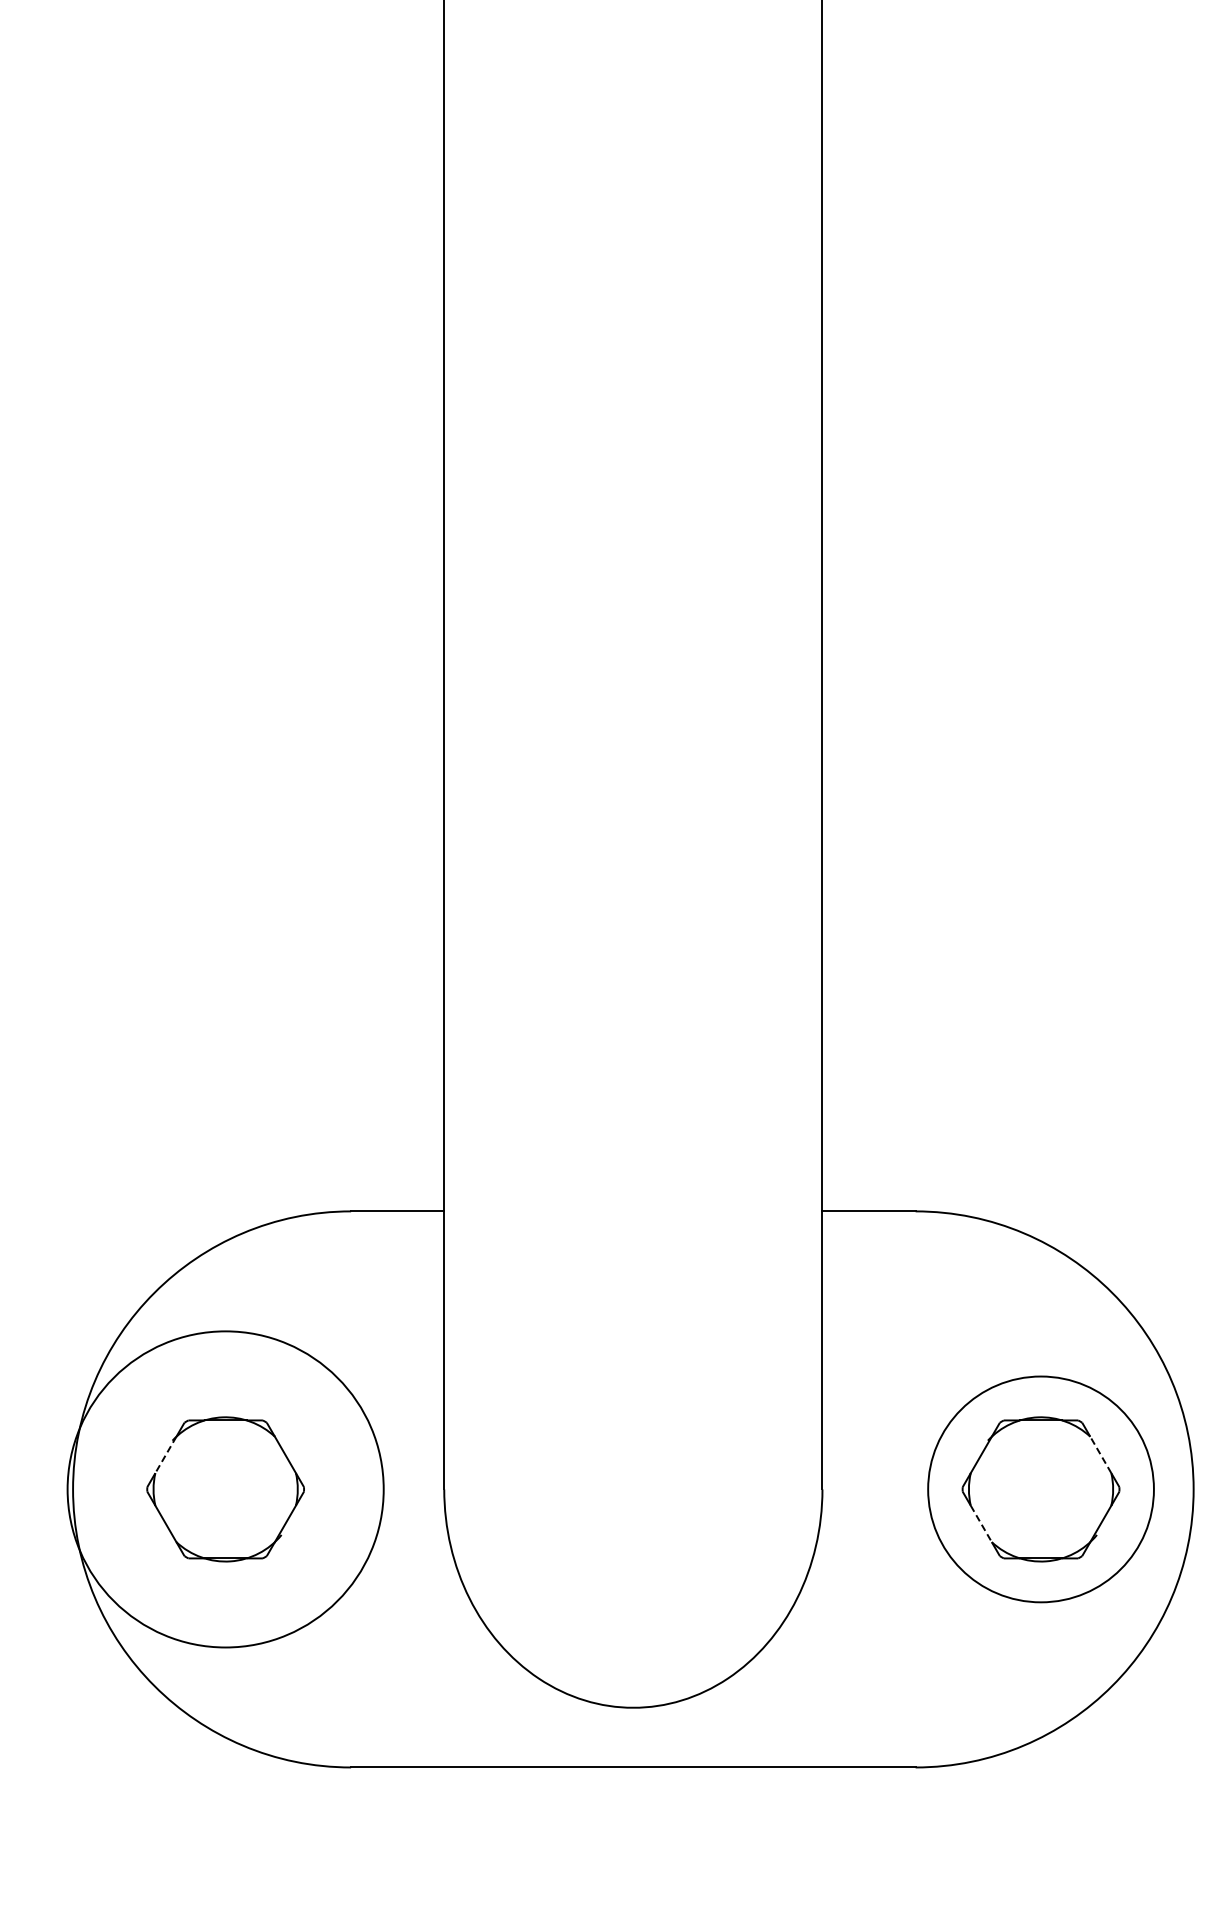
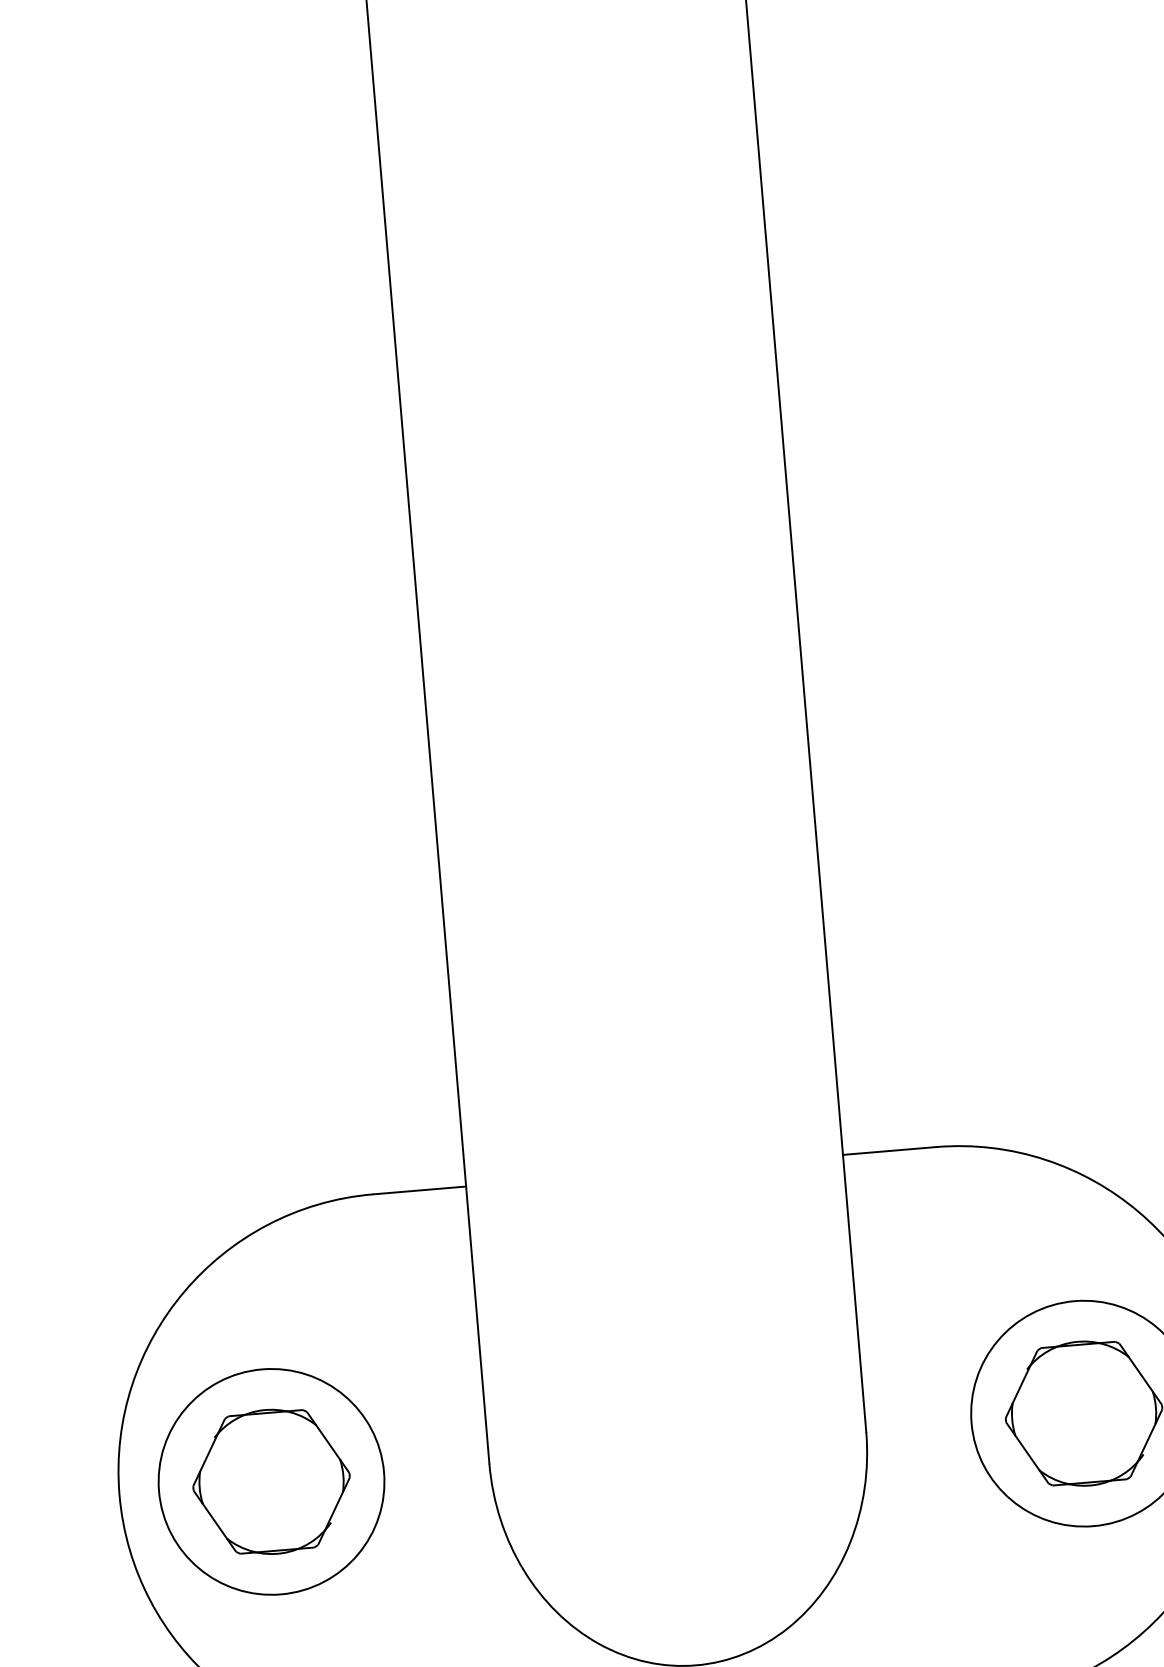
line: (1100, 1454) -> (1140, 1373), dashed -> solid
line: (165, 1455) -> (208, 1453), dashed -> solid
circle: (225, 1489) -> (271, 1481), size x0.71
line: (981, 1524) -> (1027, 1453), dashed -> solid

